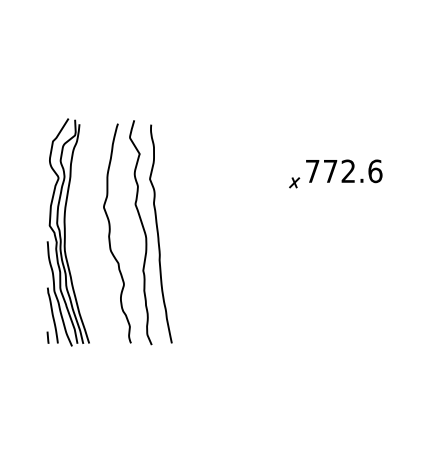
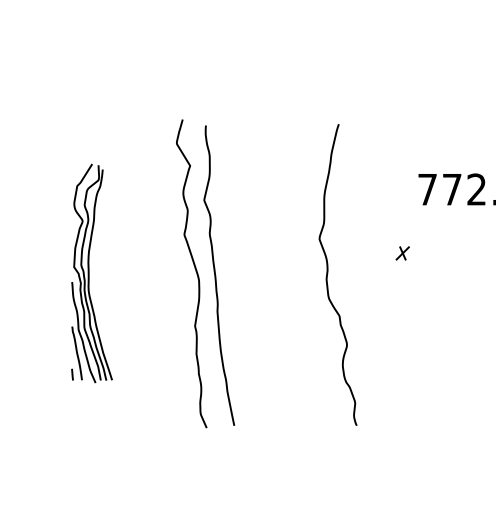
part: (294, 182) -> (402, 252), moved
part: (67, 232) -> (91, 273), size x0.7
curve: (110, 233) -> (328, 274), moved

